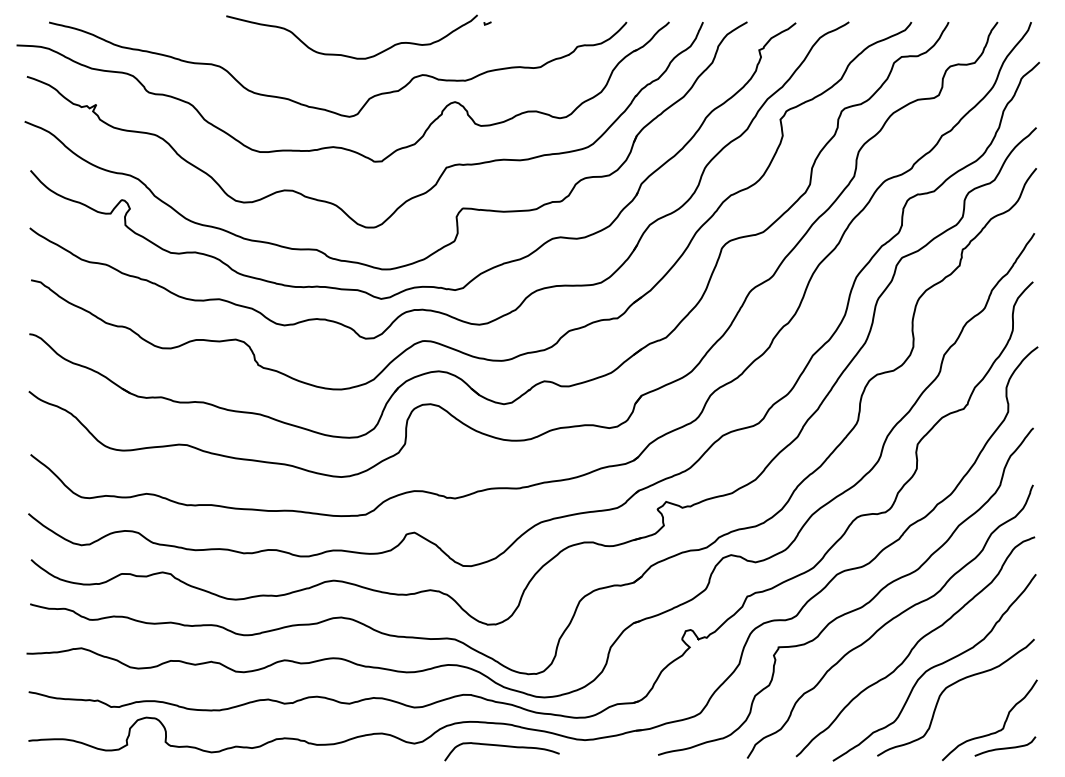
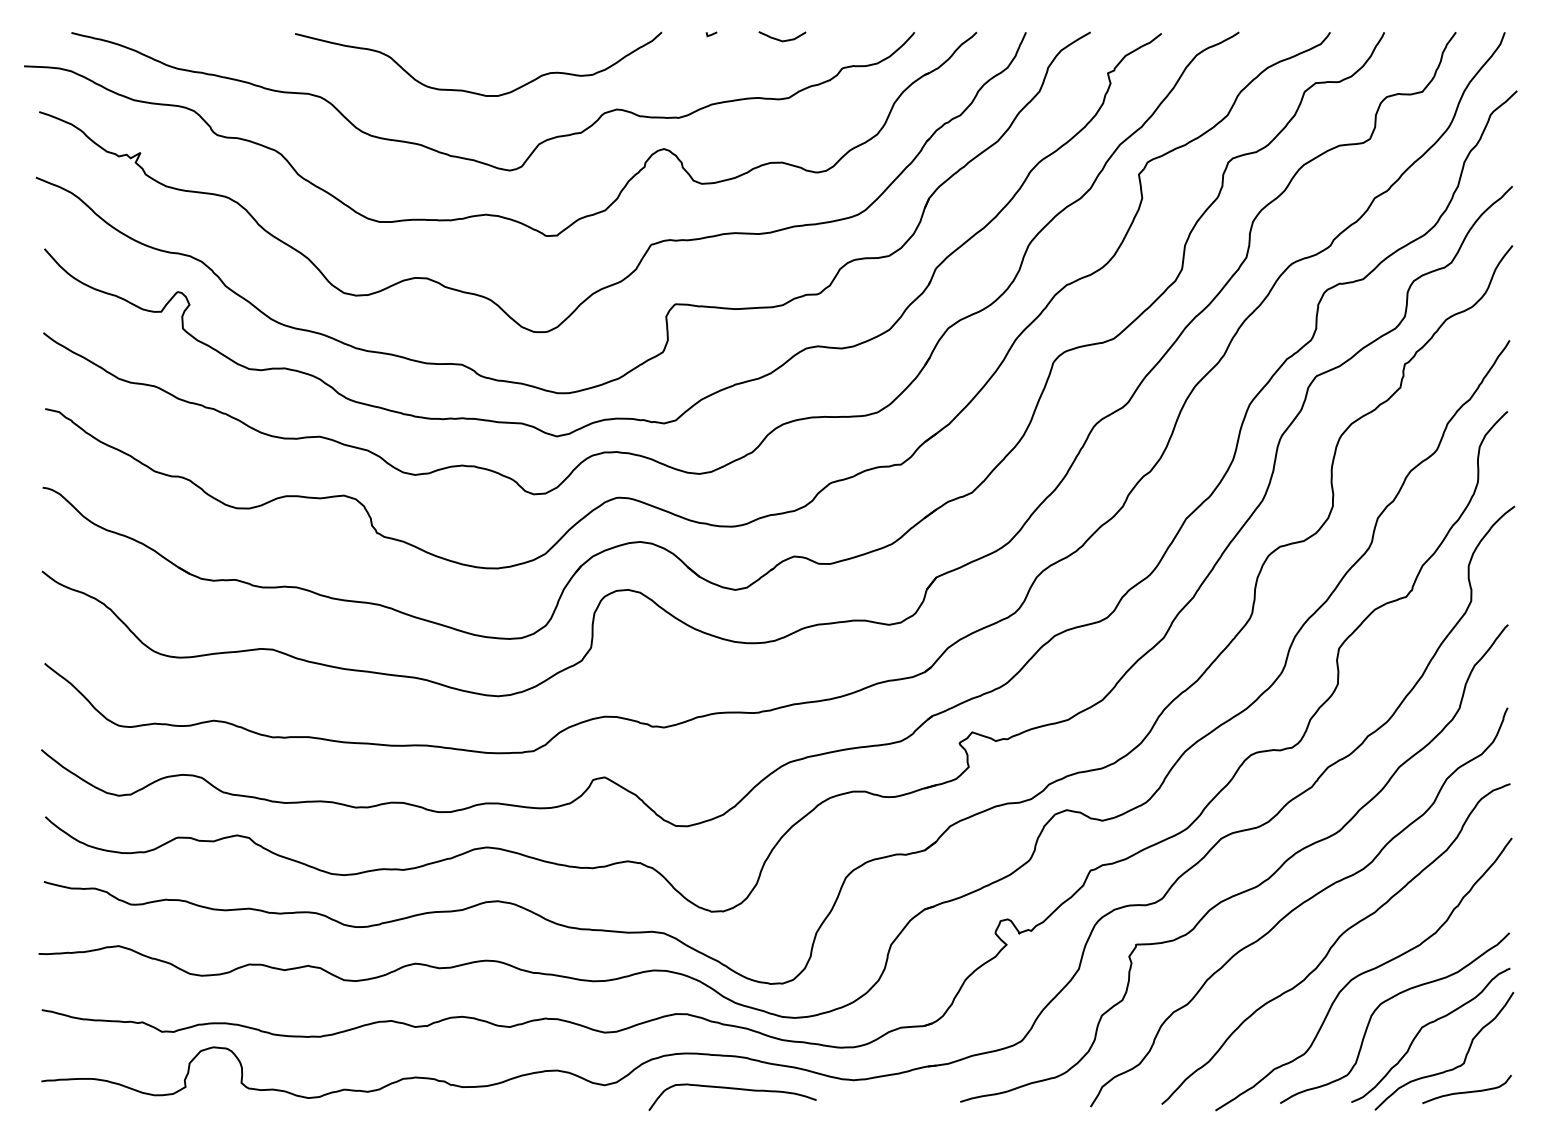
curve: (534, 26) -> (779, 38), added
curve: (348, 55) -> (473, 91), moved
curve: (977, 703) -> (1426, 1026), added

